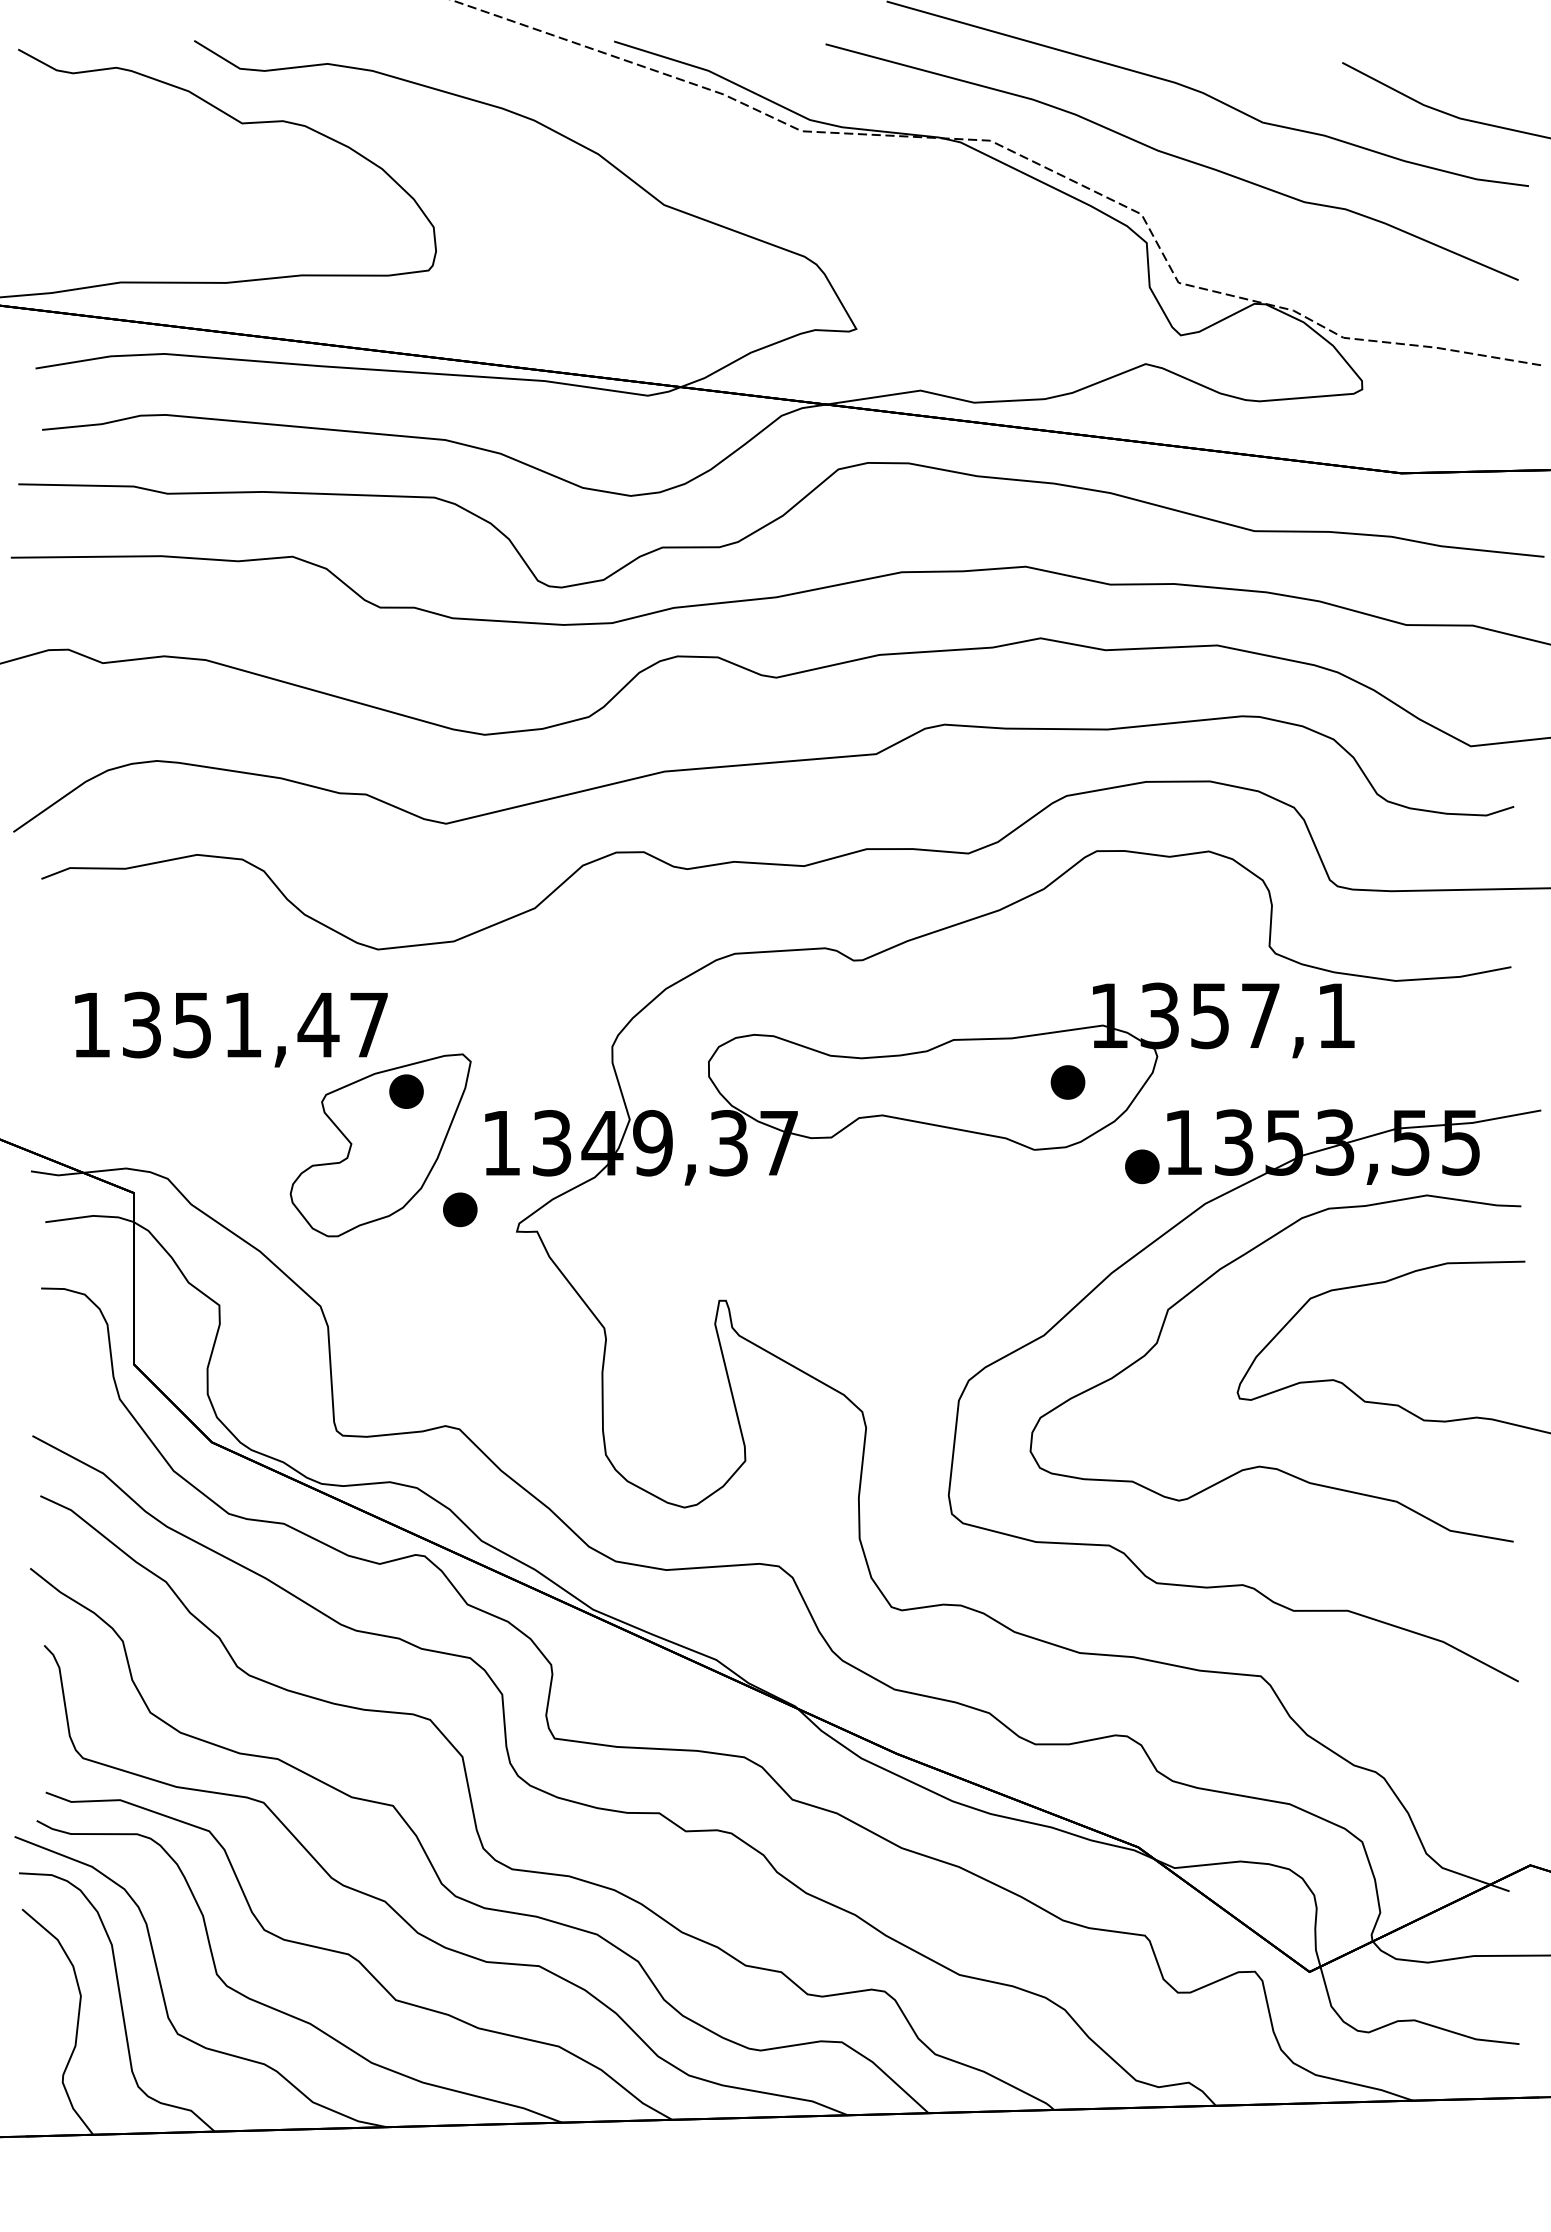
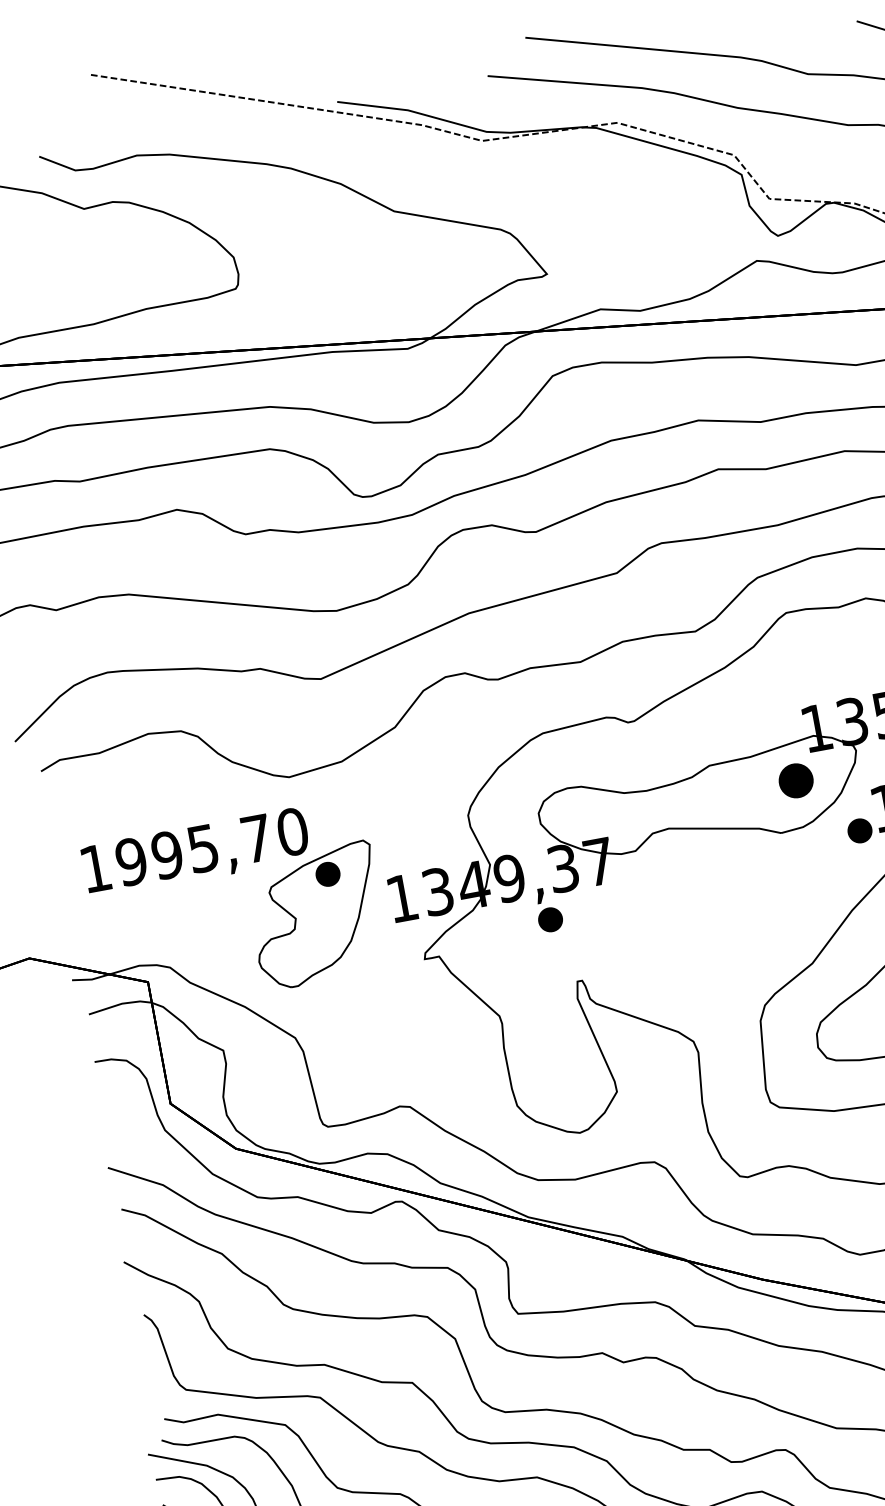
text: (255, 1024) -> (212, 846), 1351,47 -> 1995,70
part: (1067, 1082) -> (795, 780), size x1.4
part: (460, 1209) -> (550, 919), moved

